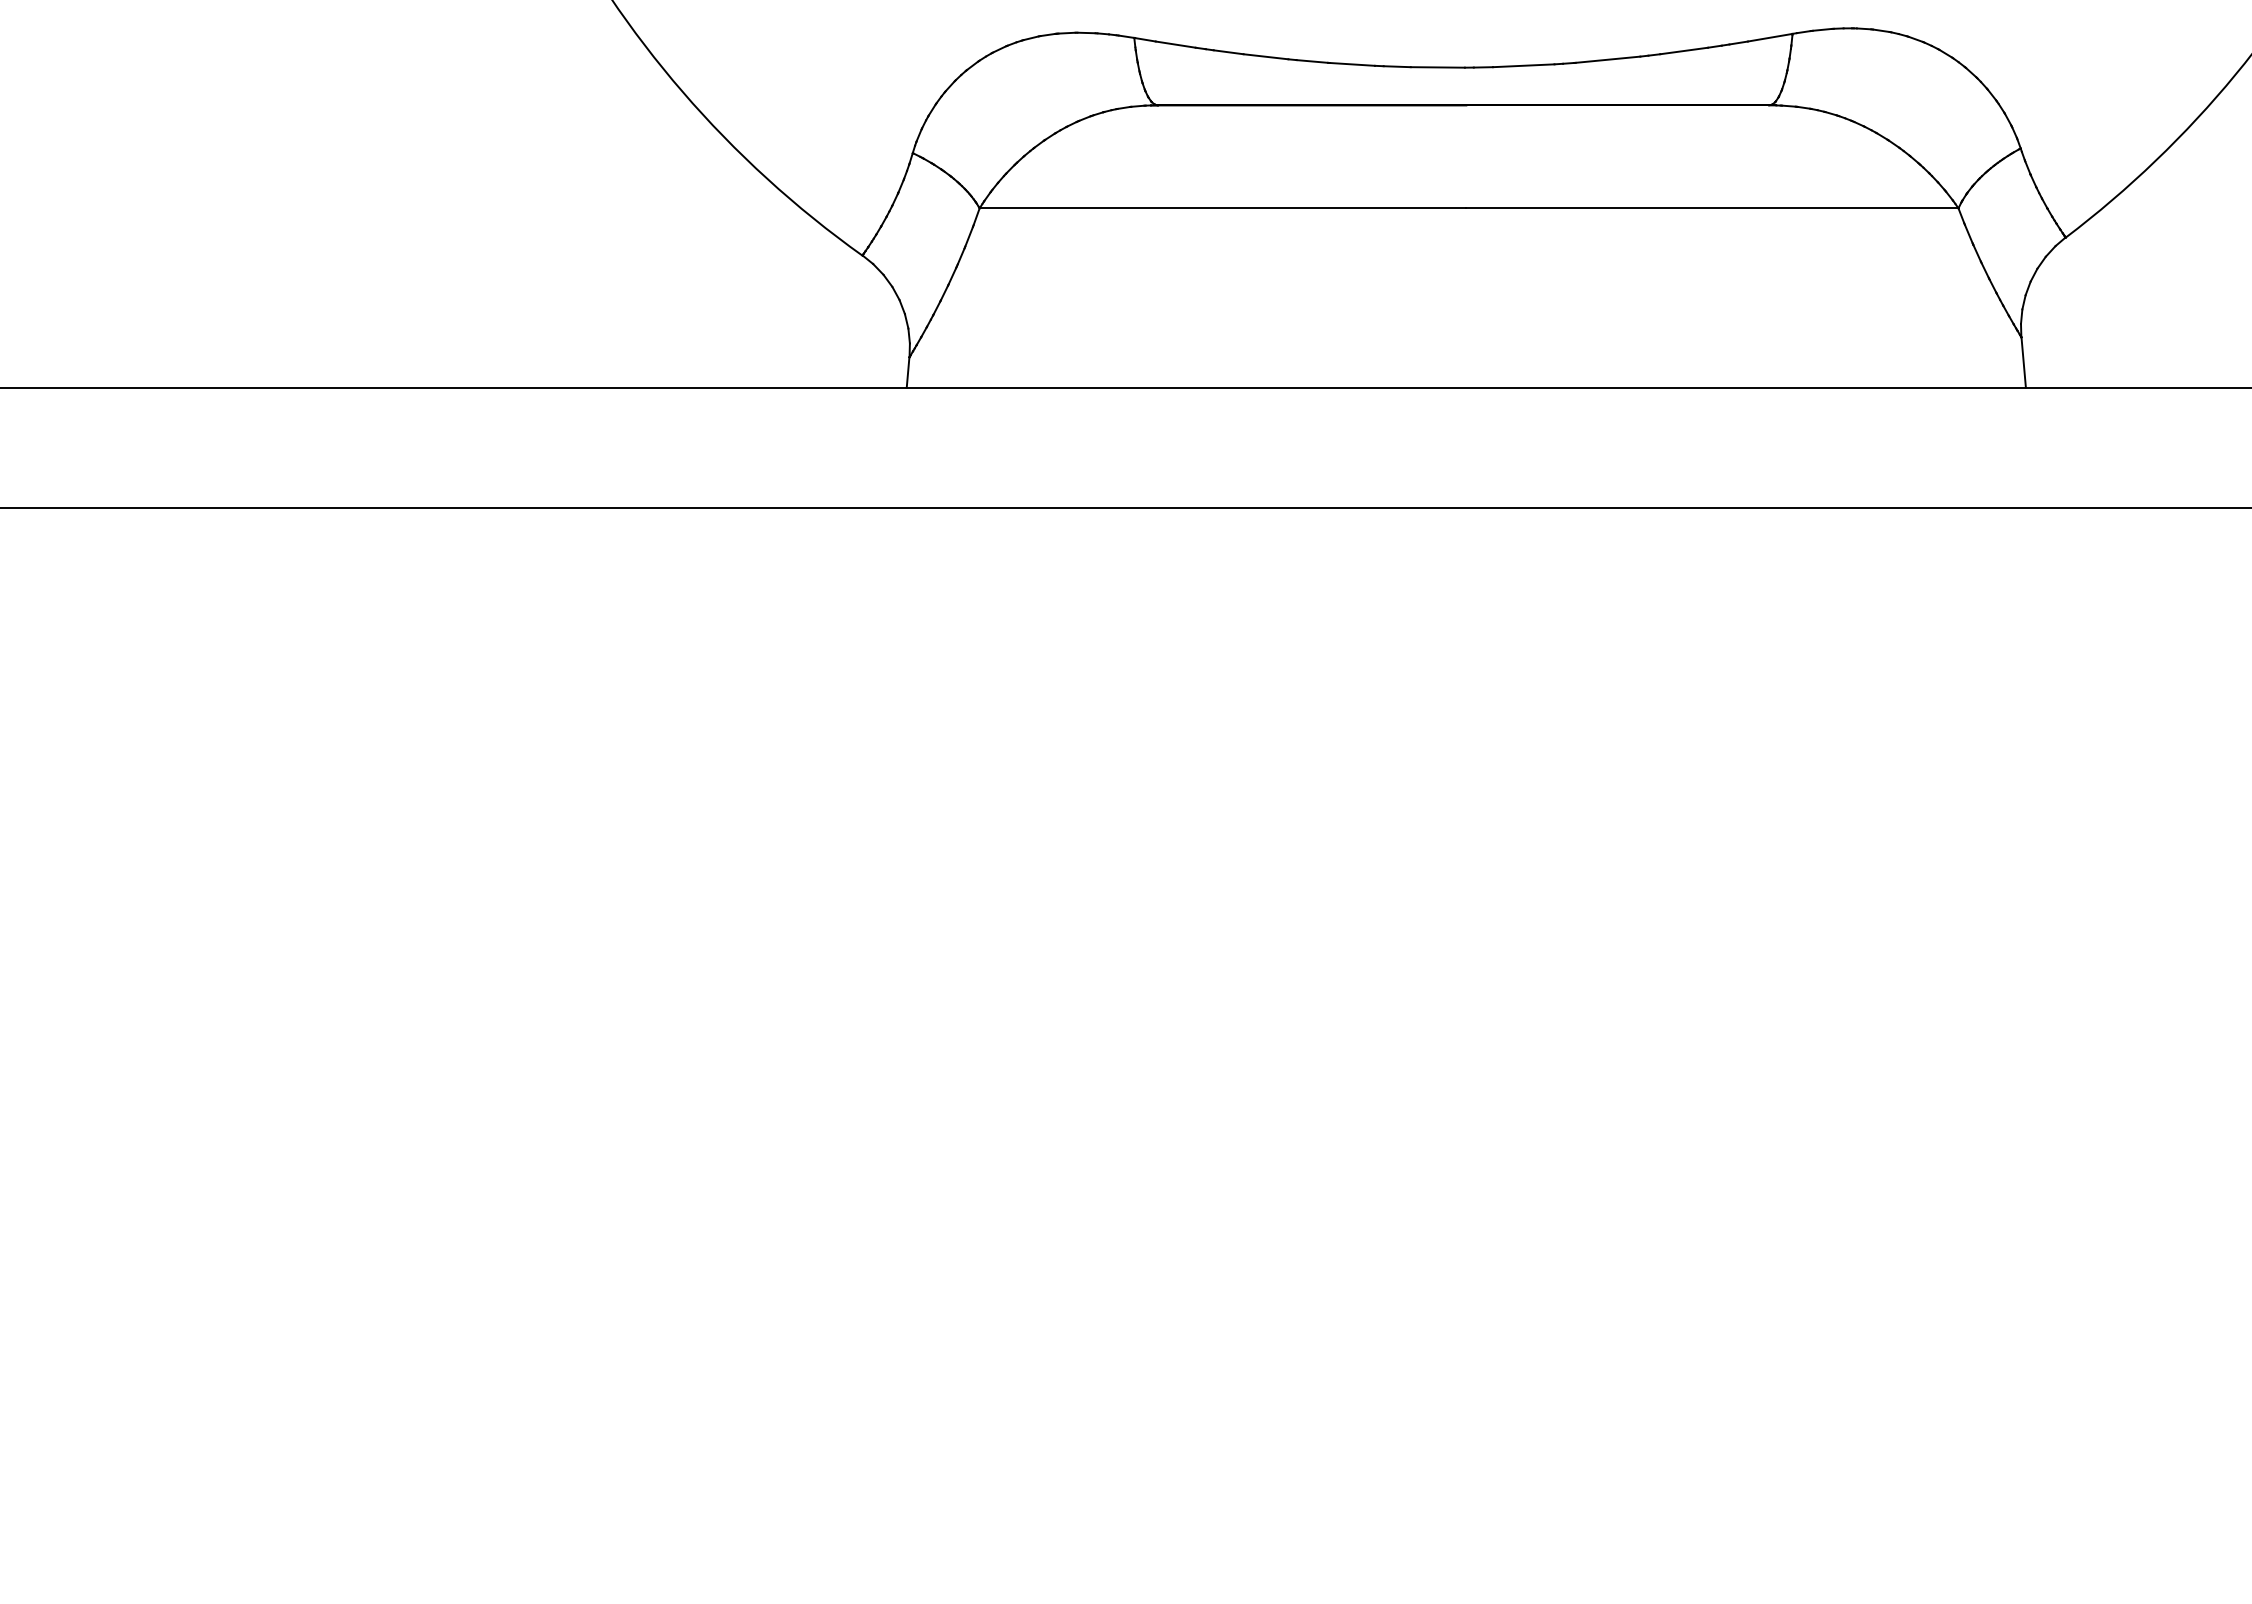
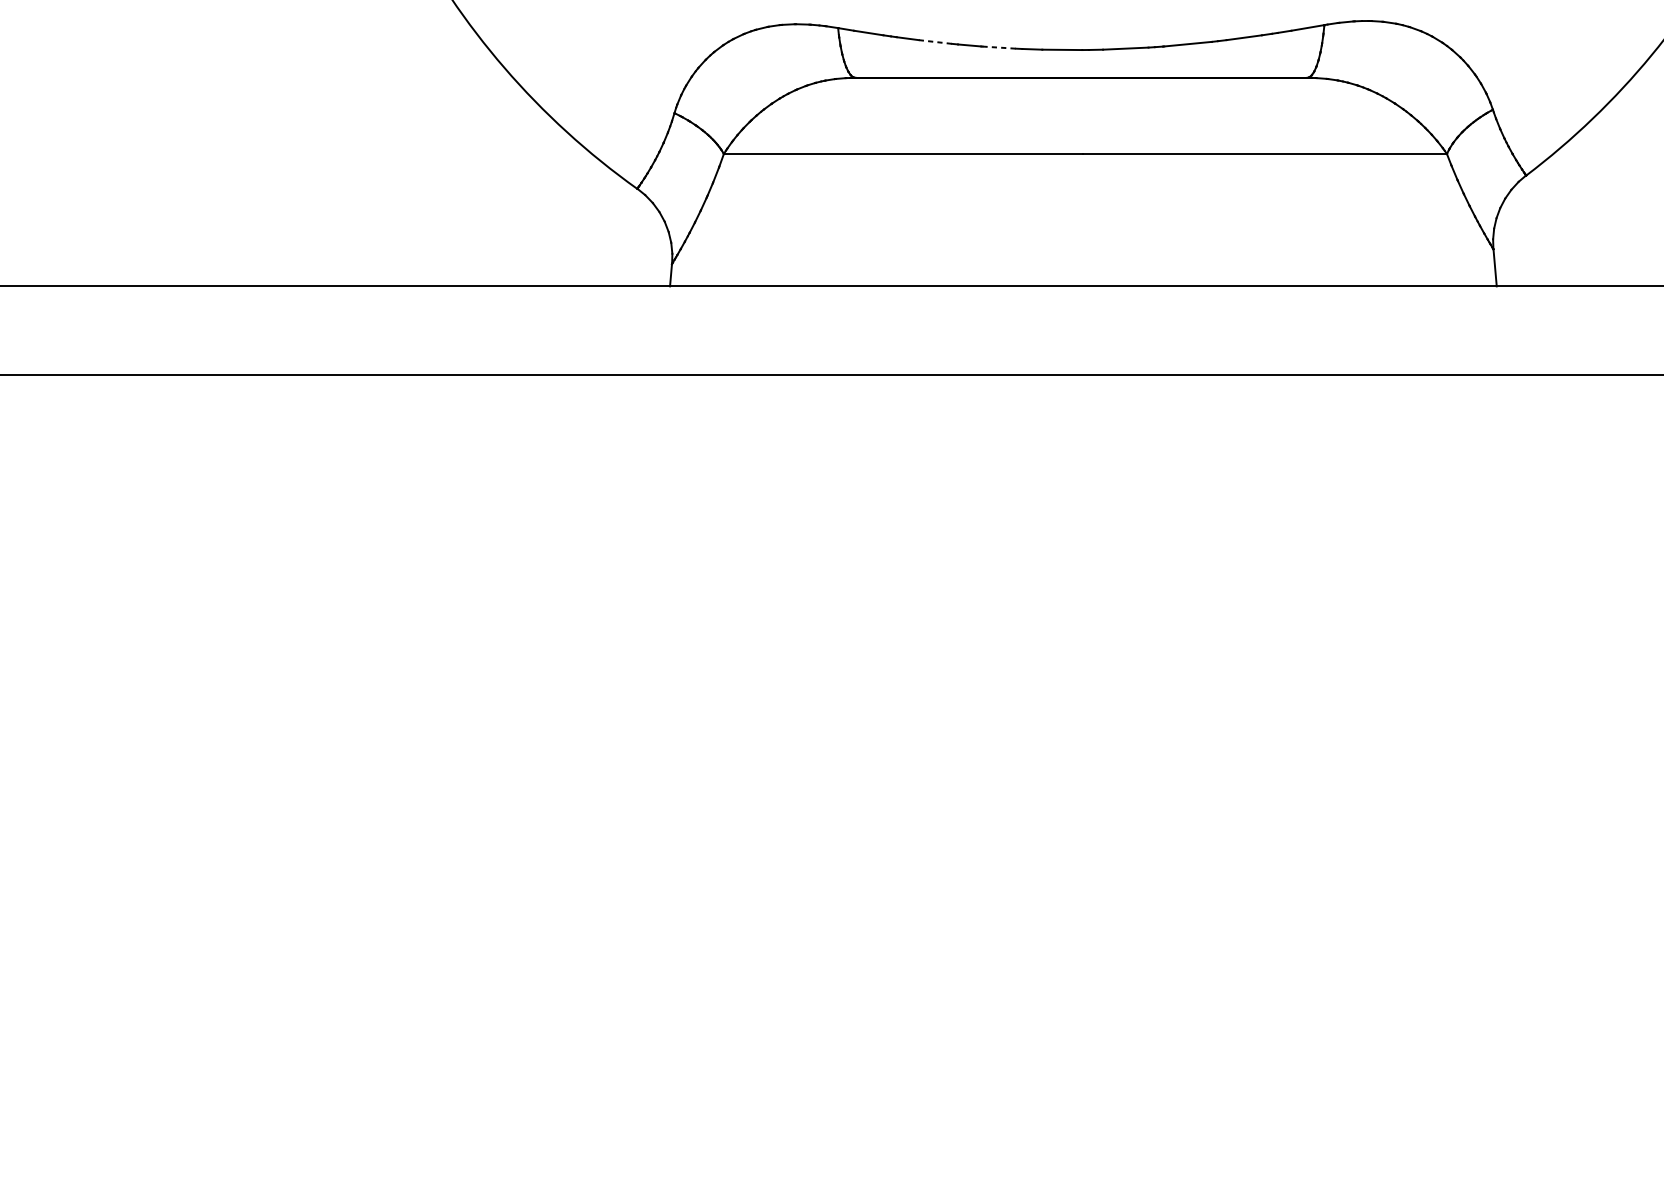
line: (1265, 56) -> (935, 41), solid -> dashed
line: (1352, 64) -> (999, 47), solid -> dashed

